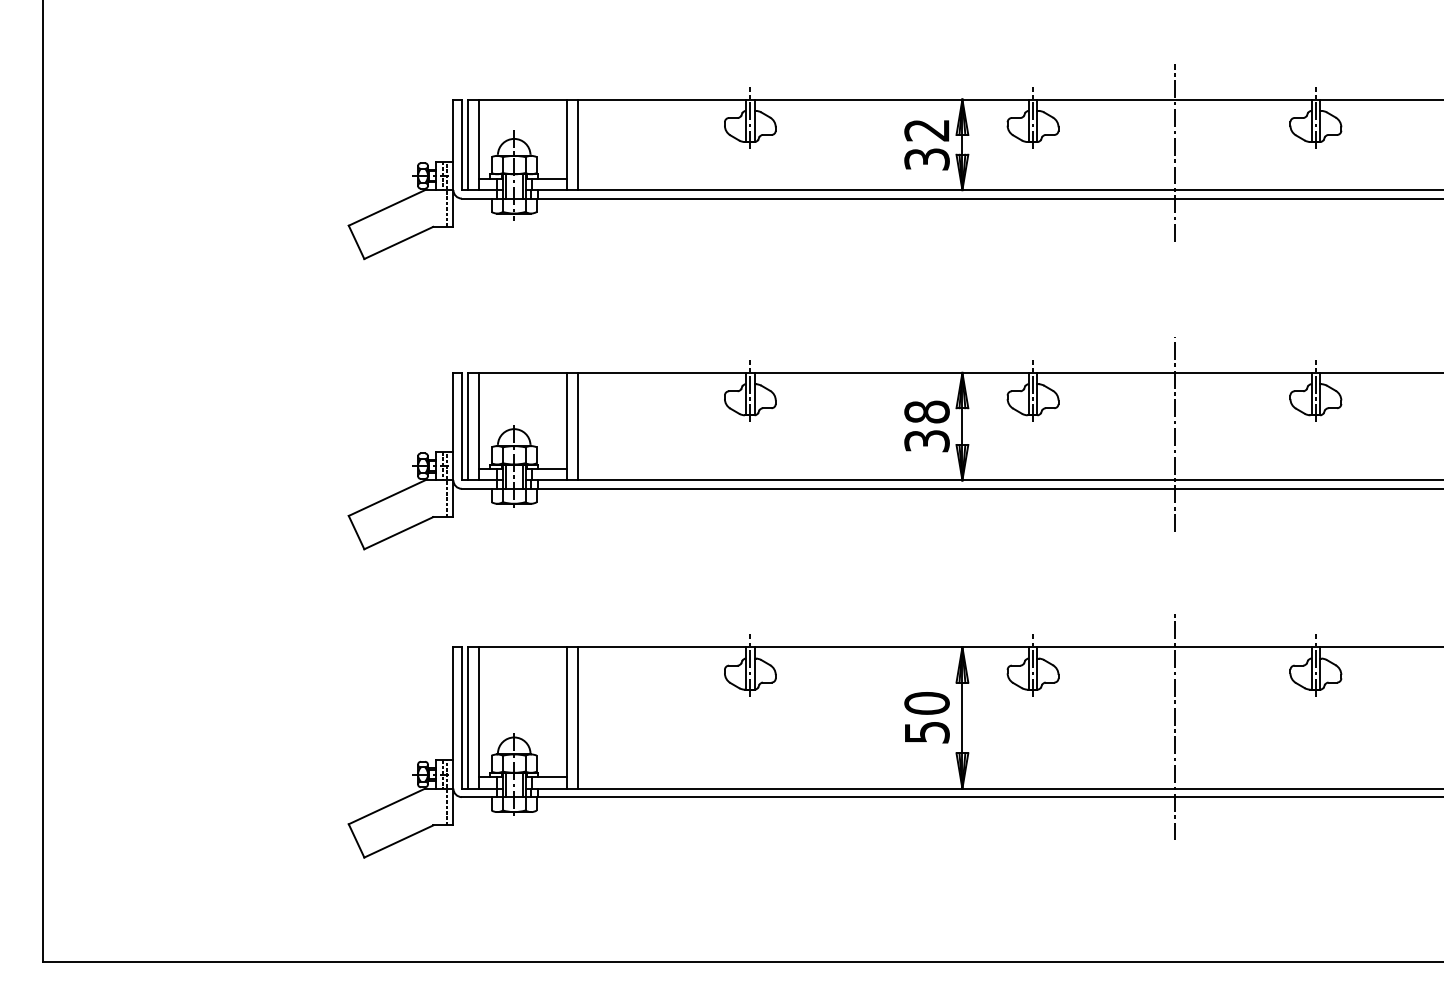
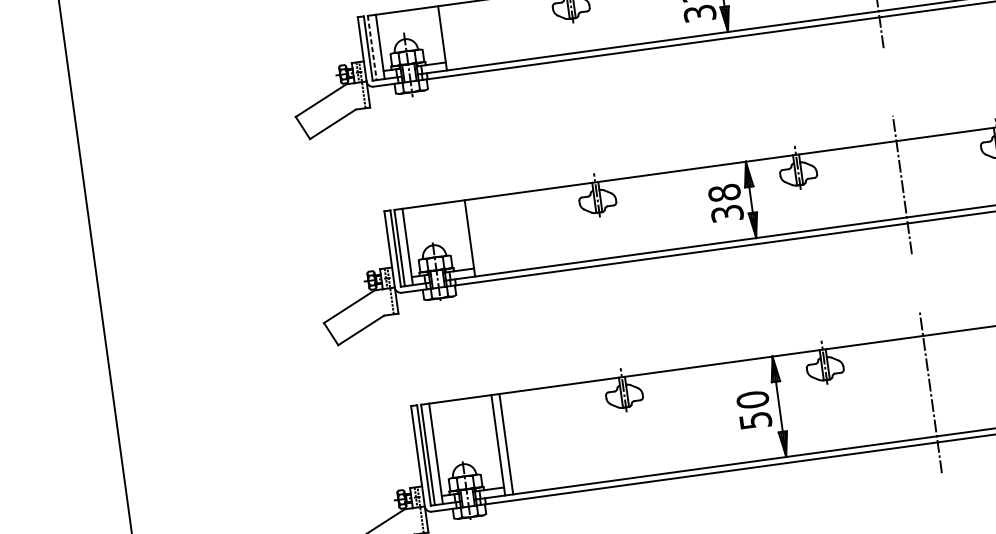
line: (577, 144) -> (450, 37), removed
line: (467, 145) -> (372, 48), solid -> dashed
line: (577, 426) -> (477, 237), removed

